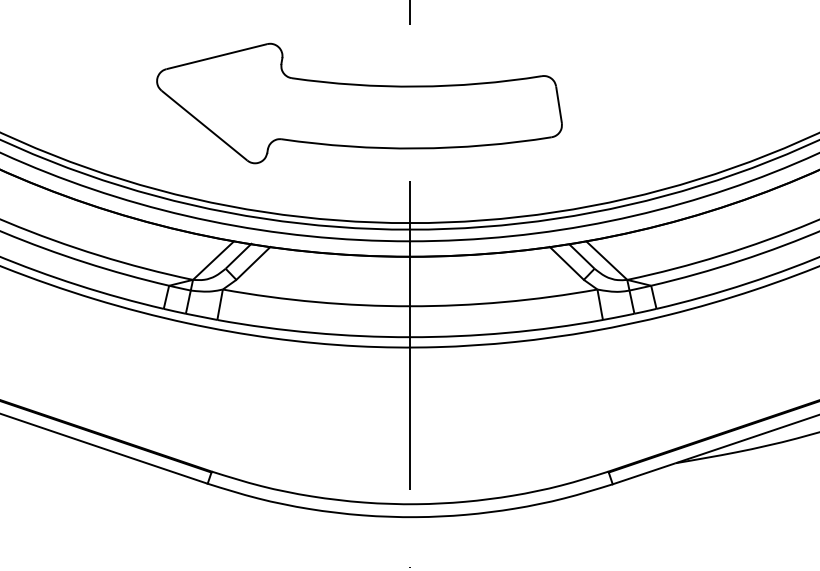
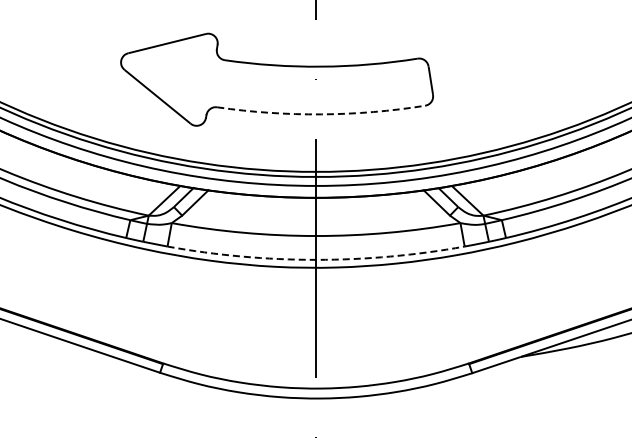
arc: (417, 148) -> (321, 114), solid -> dashed
arc: (410, 336) -> (316, 259), solid -> dashed

